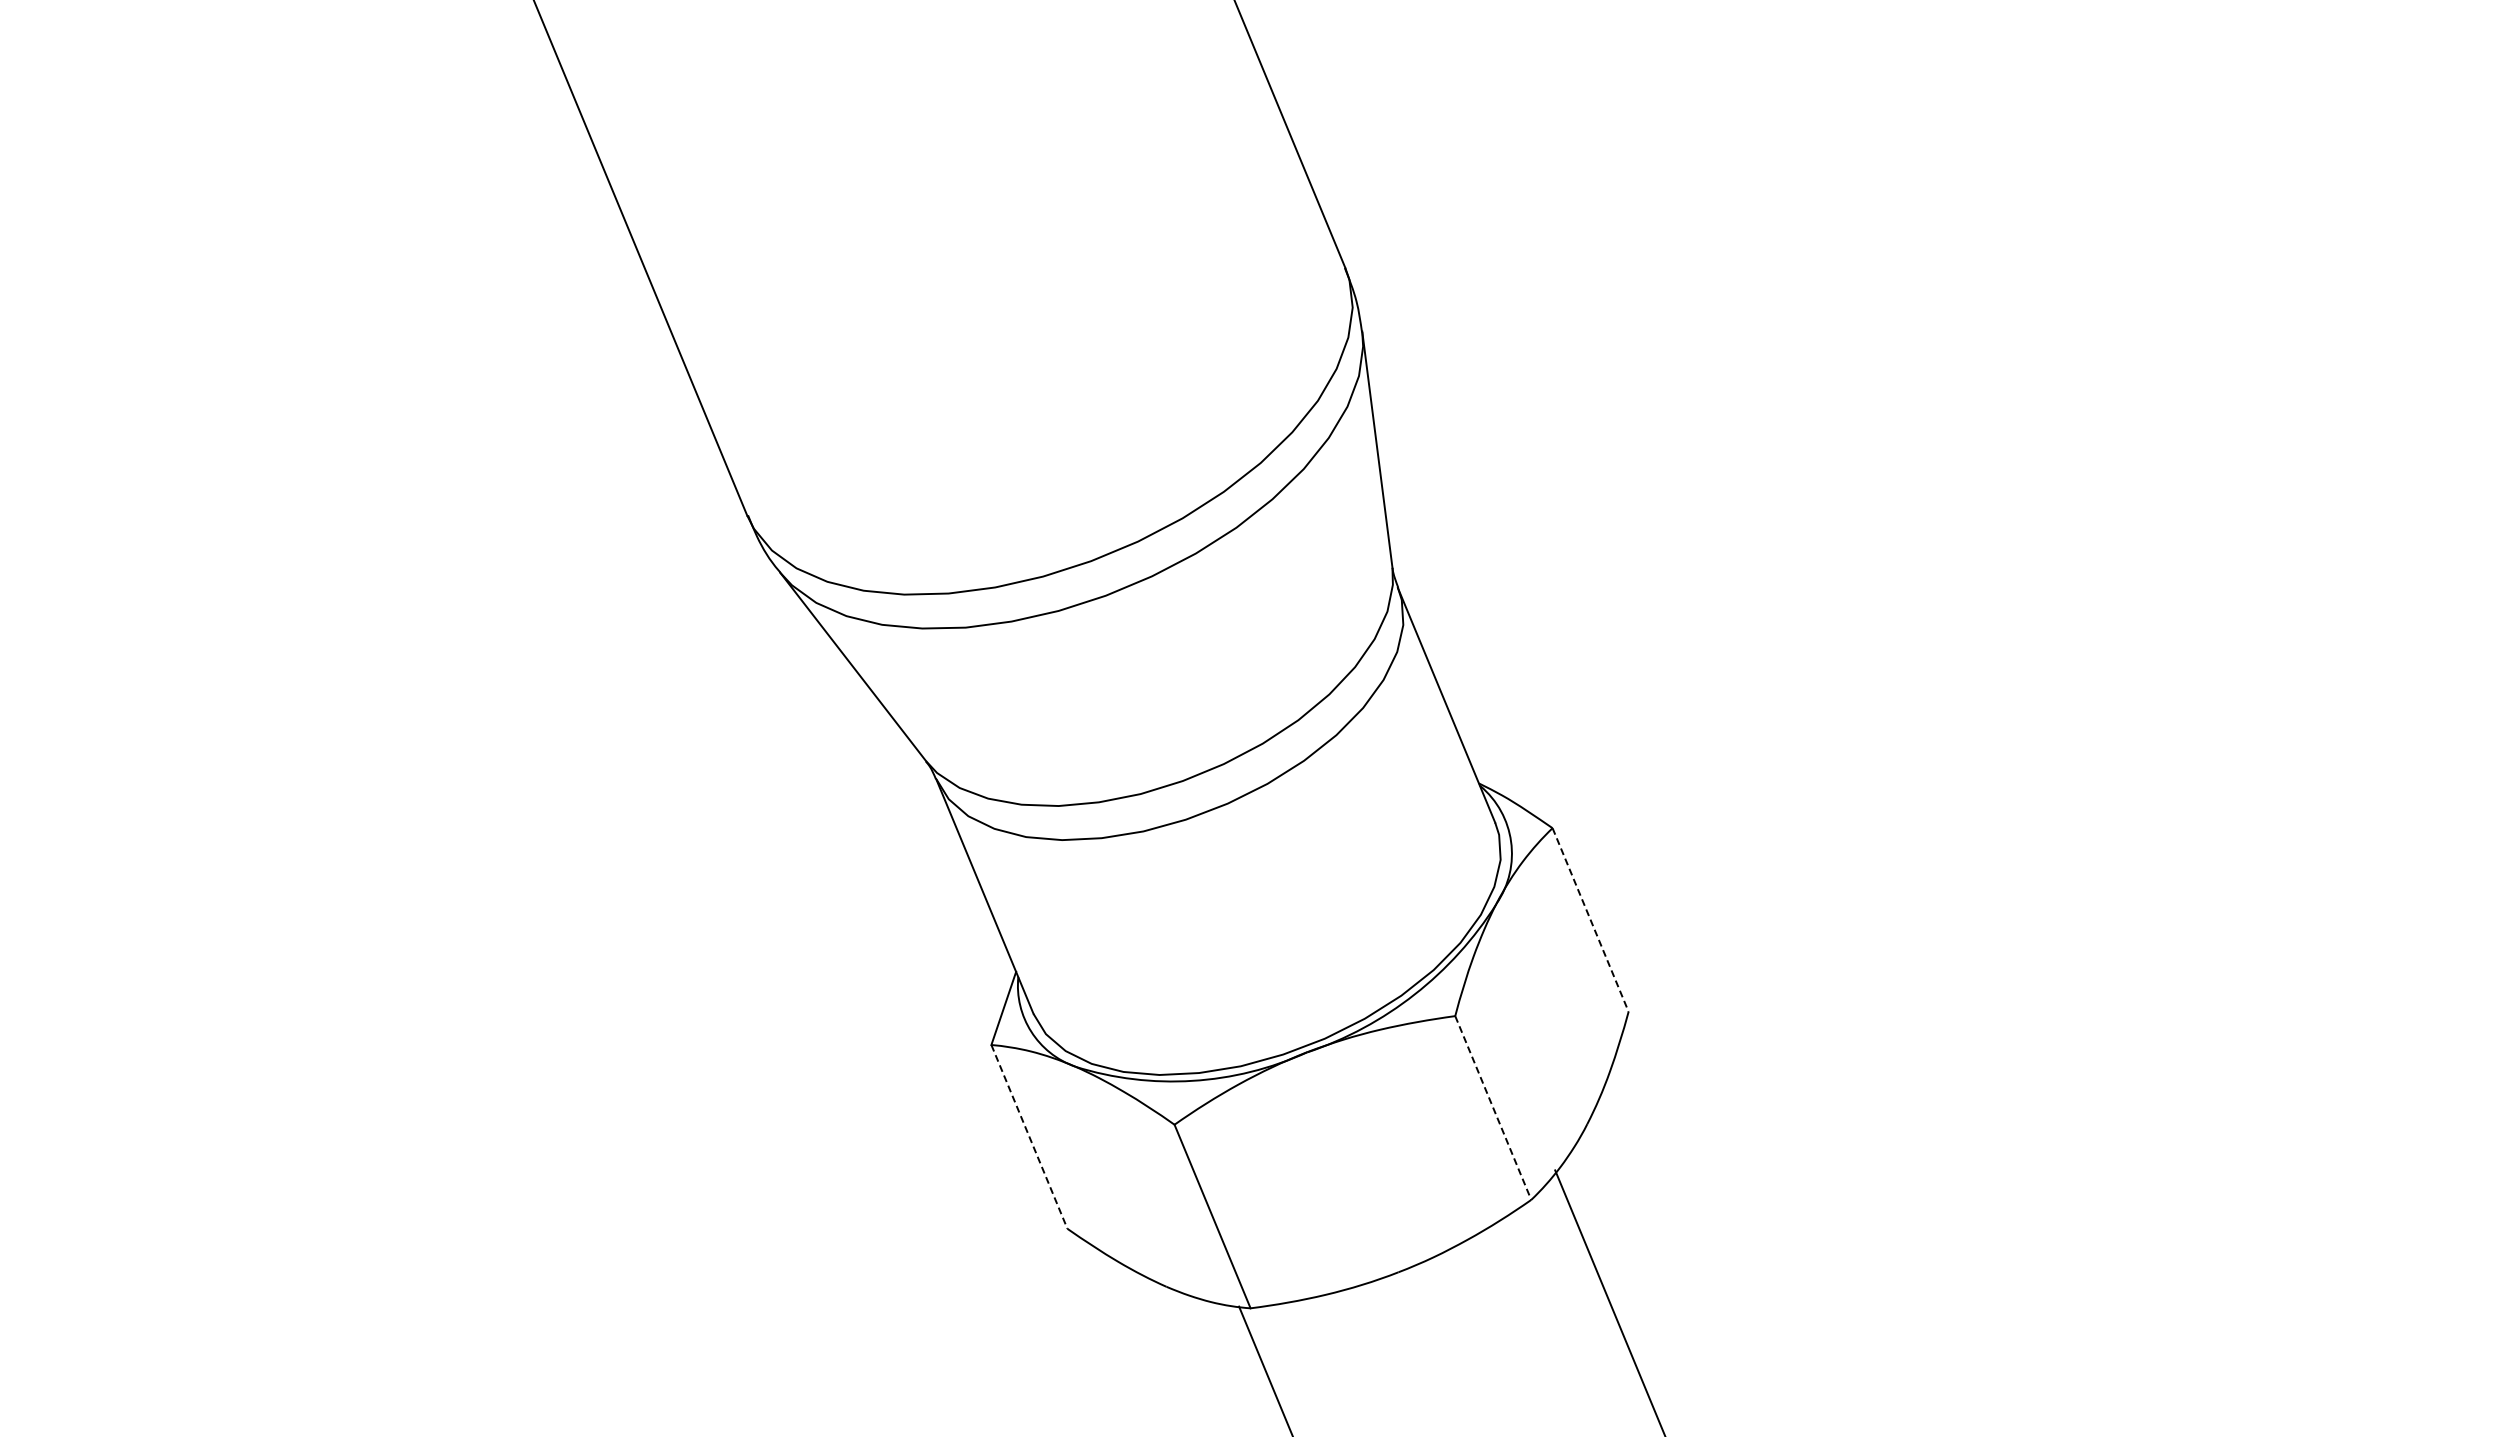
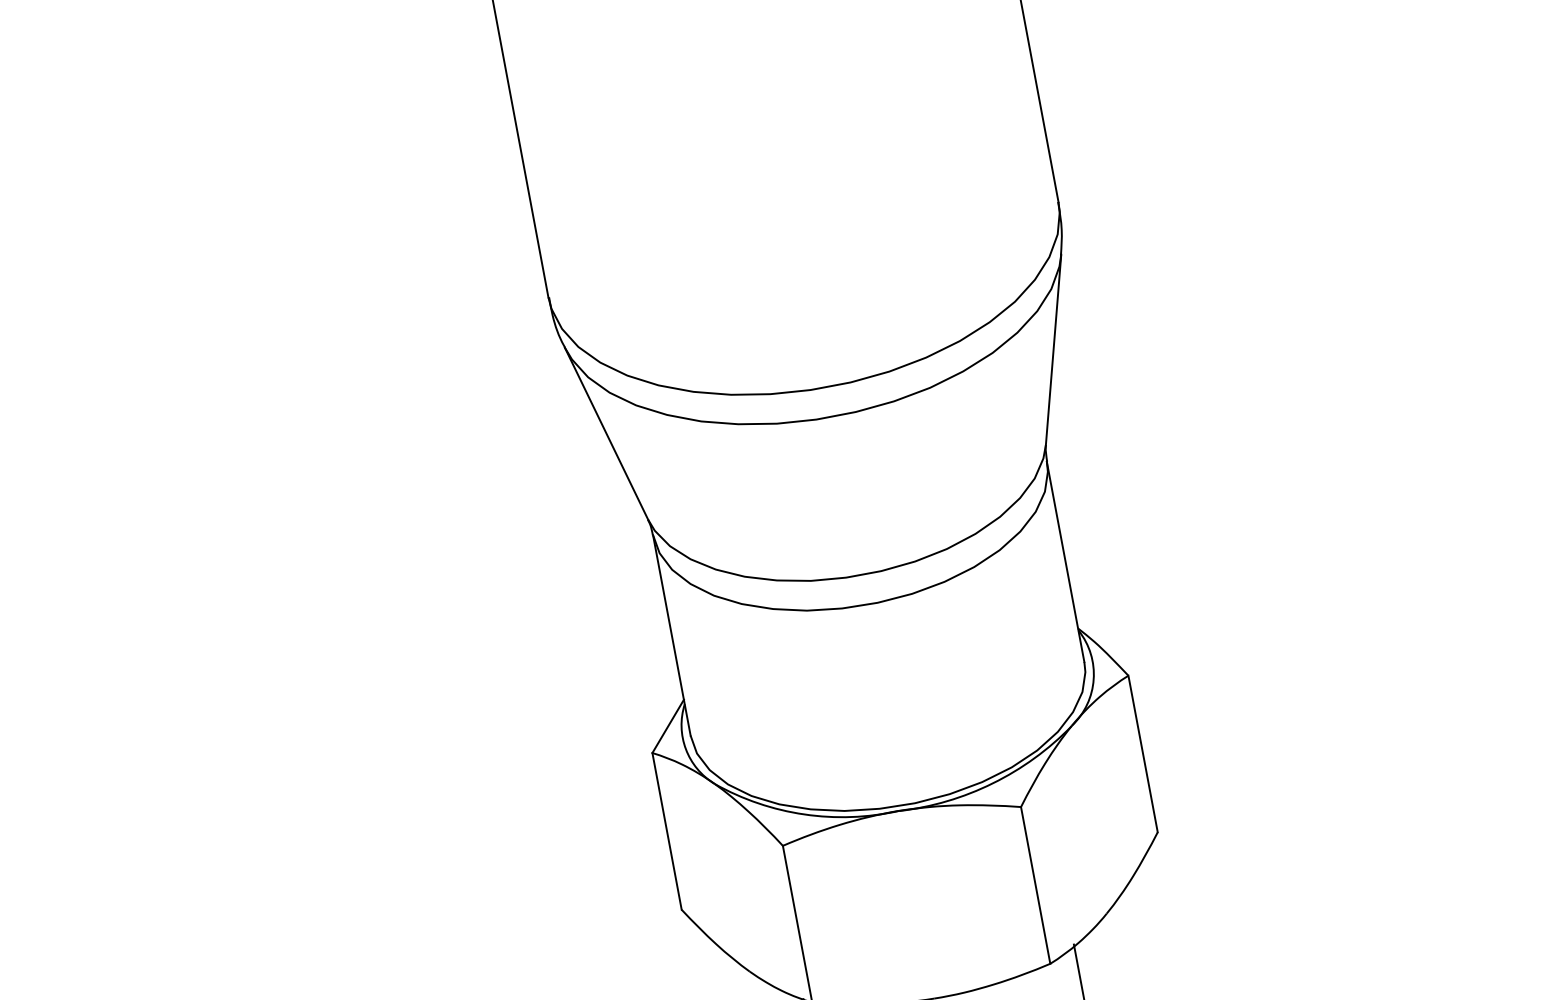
line: (1590, 920) -> (1142, 754), dashed -> solid
line: (1493, 1108) -> (1035, 885), dashed -> solid
line: (1029, 1137) -> (667, 831), dashed -> solid

